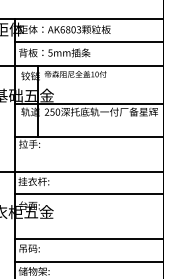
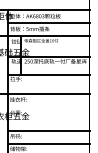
line: (88, 194) -> (48, 106), removed

